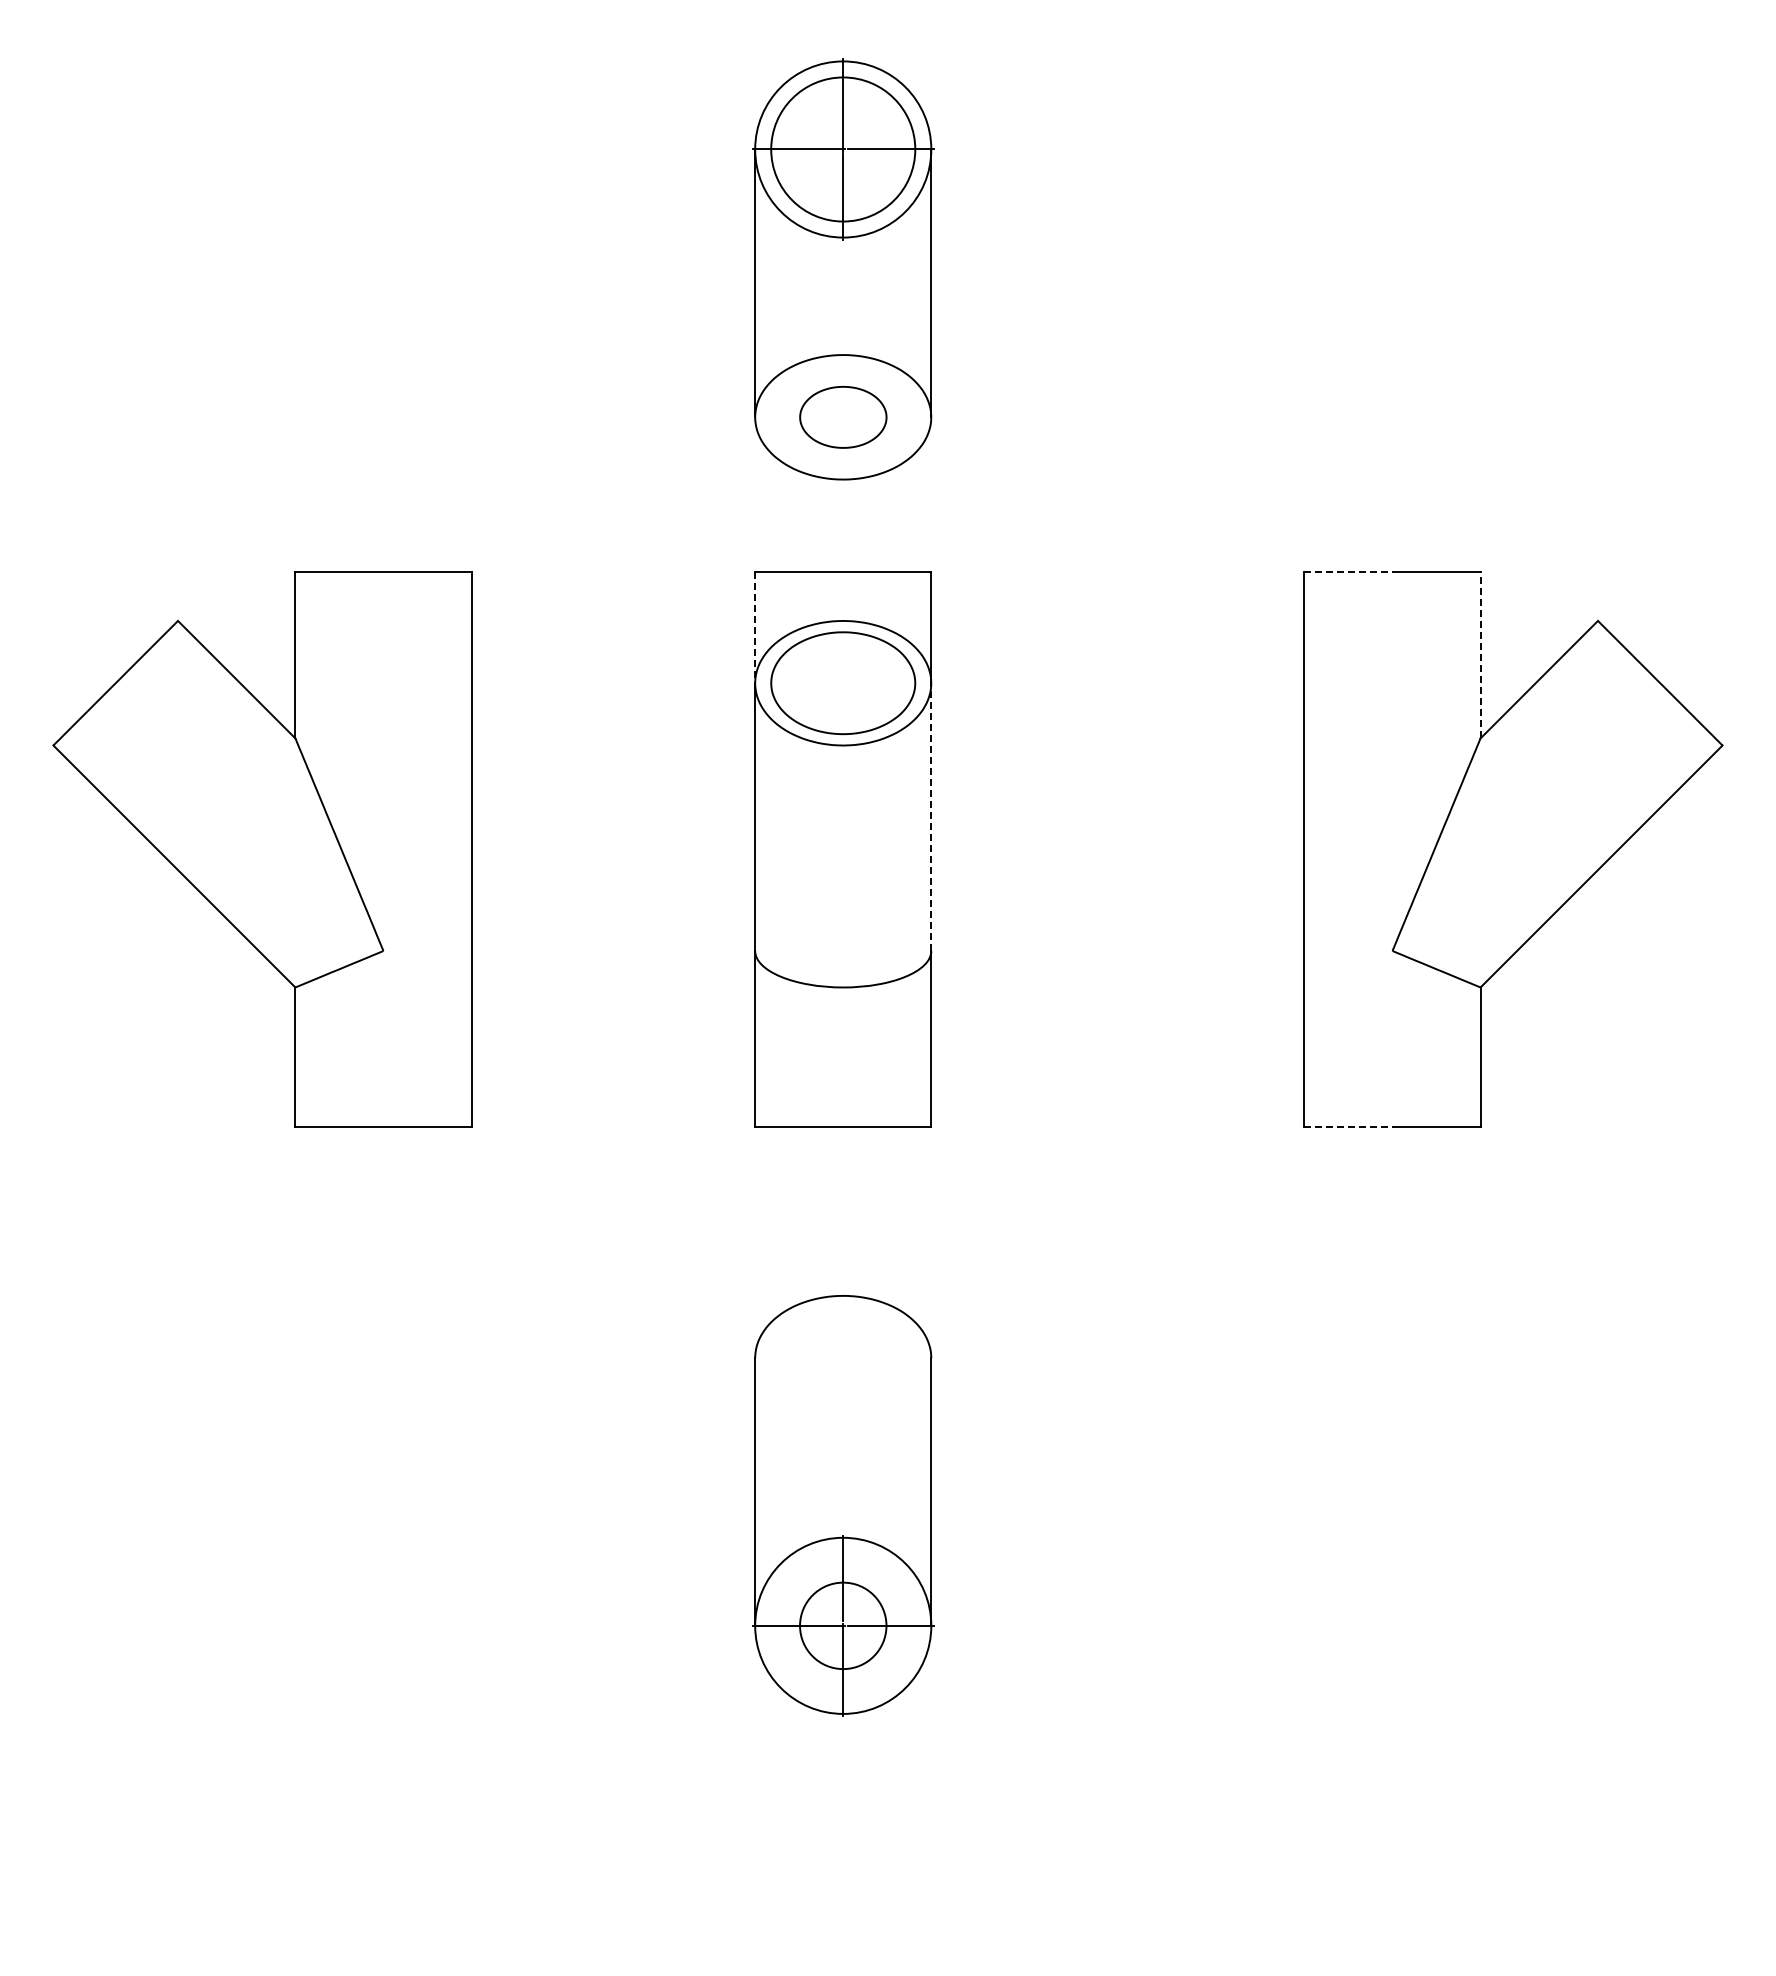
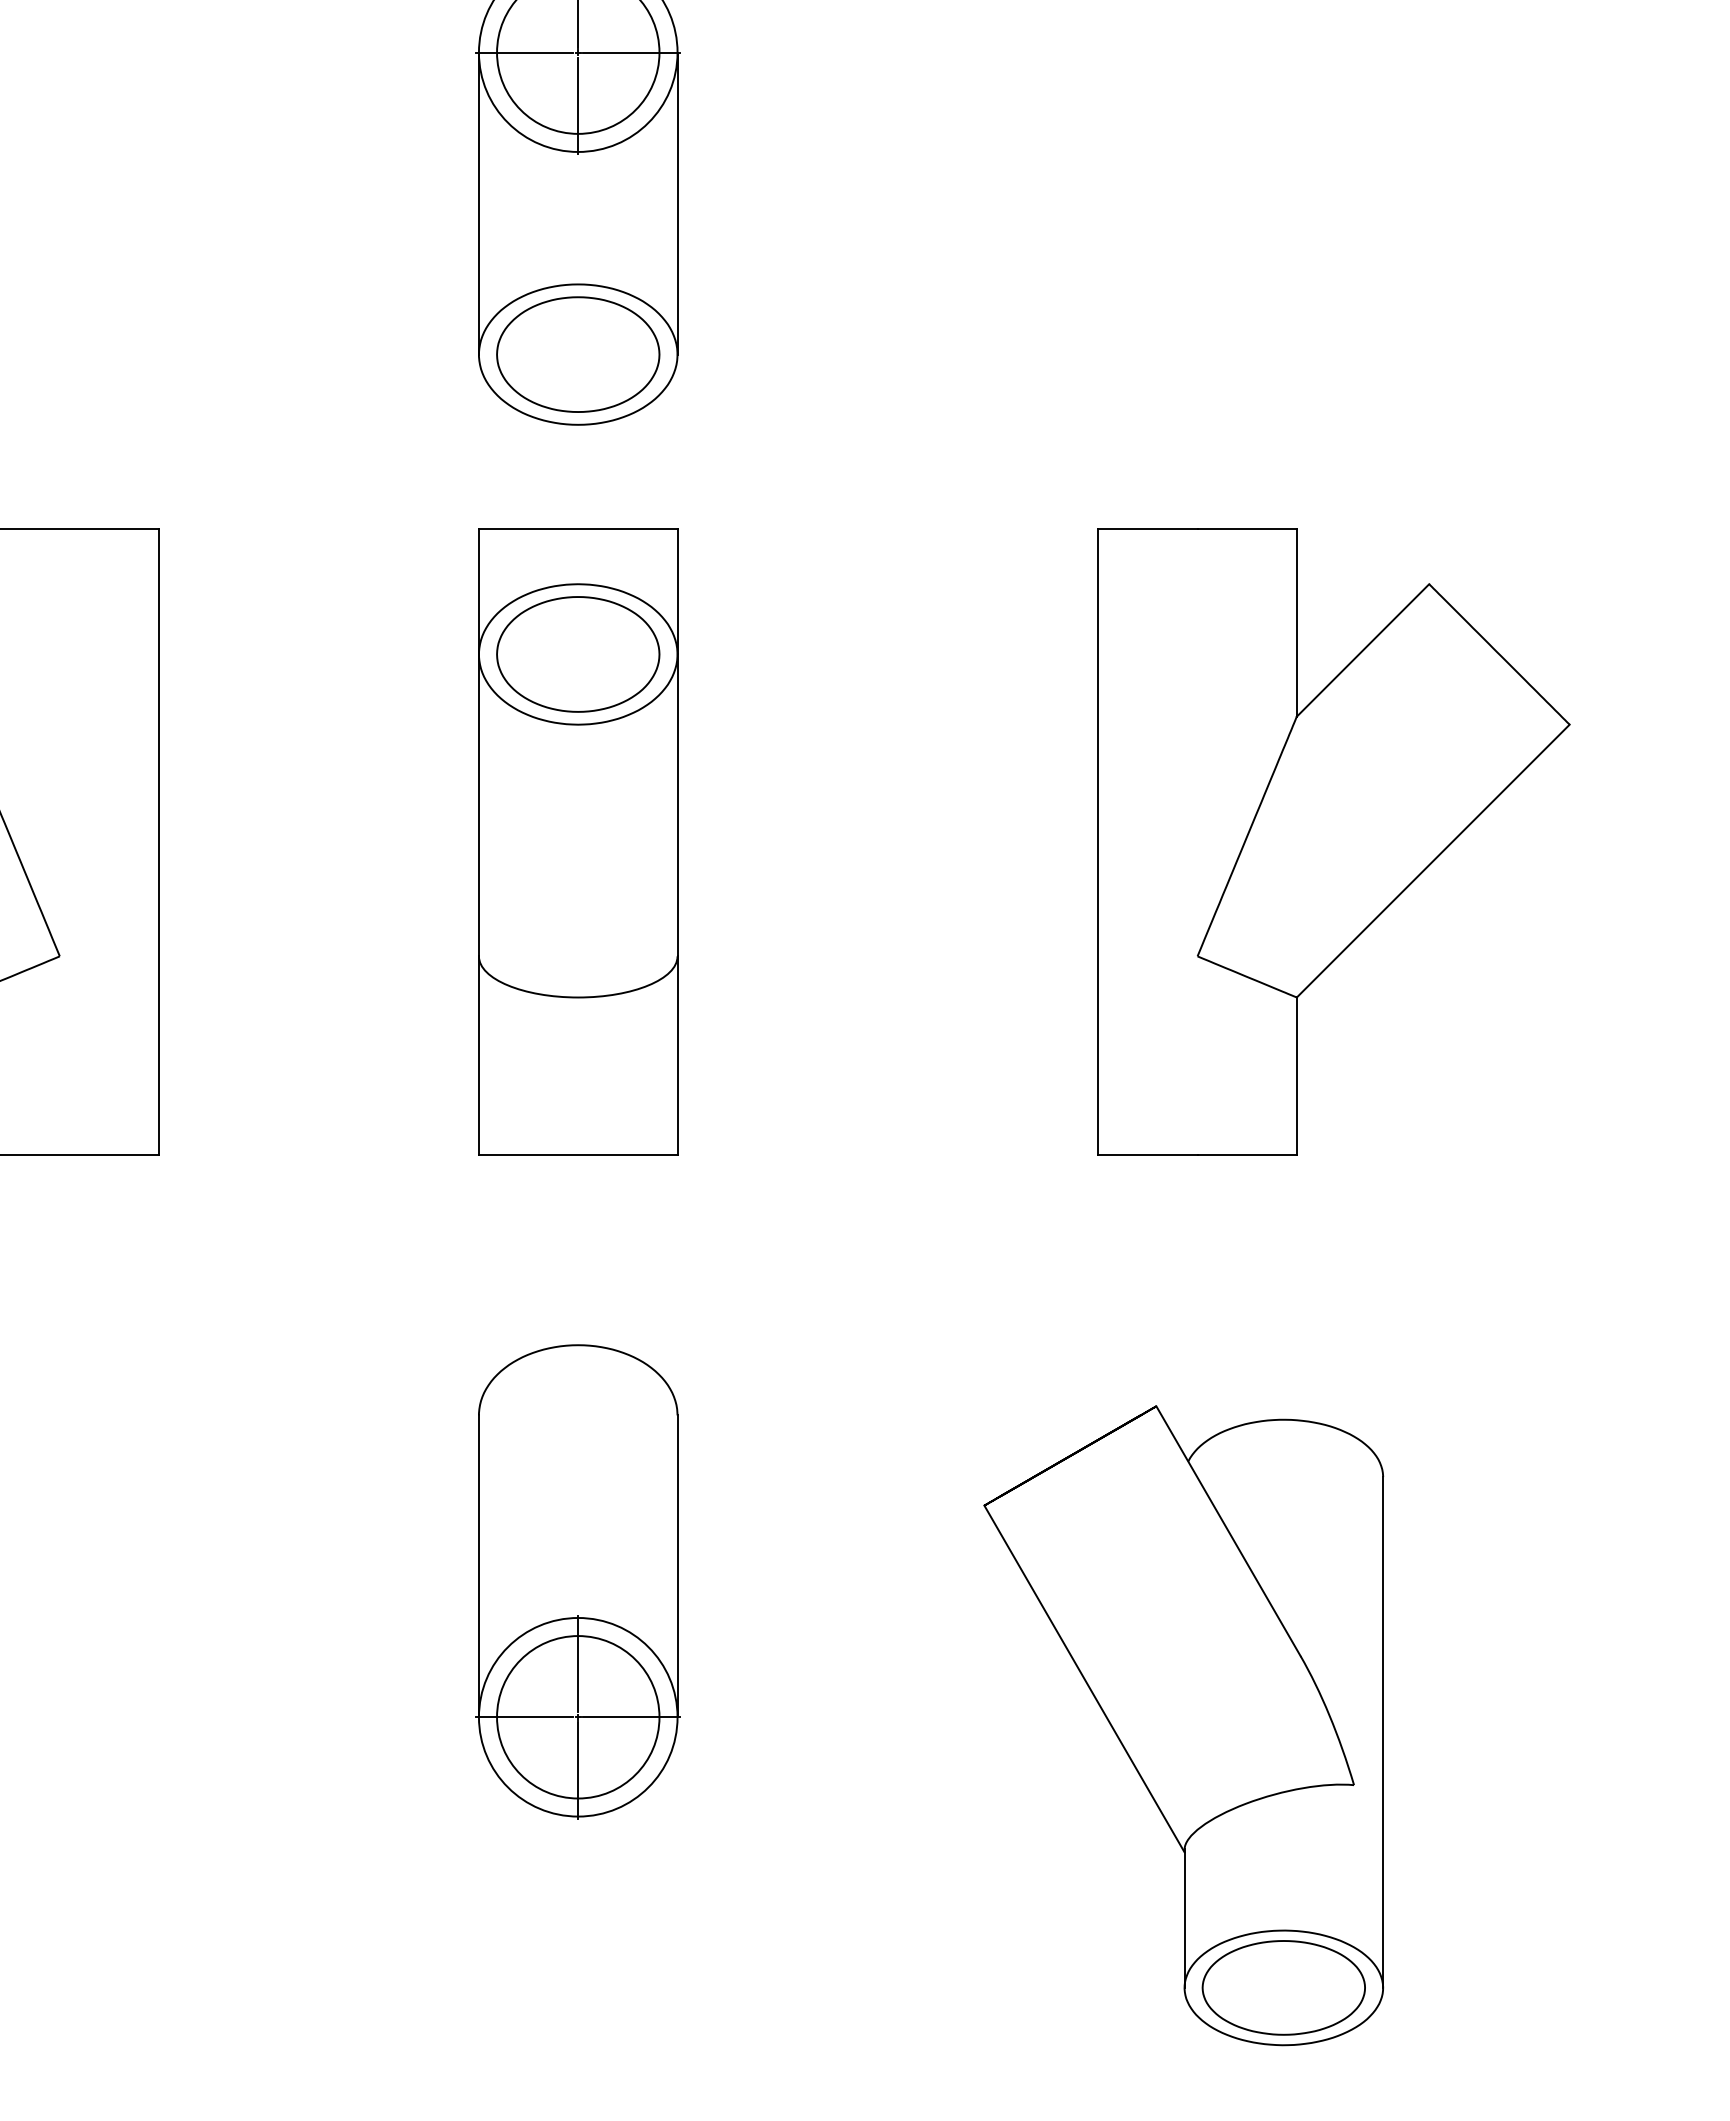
part: (843, 417) -> (578, 354), size x1.67
line: (1348, 572) -> (1147, 529), dashed -> solid
line: (755, 628) -> (479, 592), dashed -> solid
line: (1480, 654) -> (1296, 622), dashed -> solid
line: (931, 817) -> (677, 805), dashed -> solid
line: (1348, 1127) -> (1147, 1155), dashed -> solid
circle: (843, 1625) -> (578, 1716), size x1.67
part: (1379, 1633) -> (1182, 1725), added

